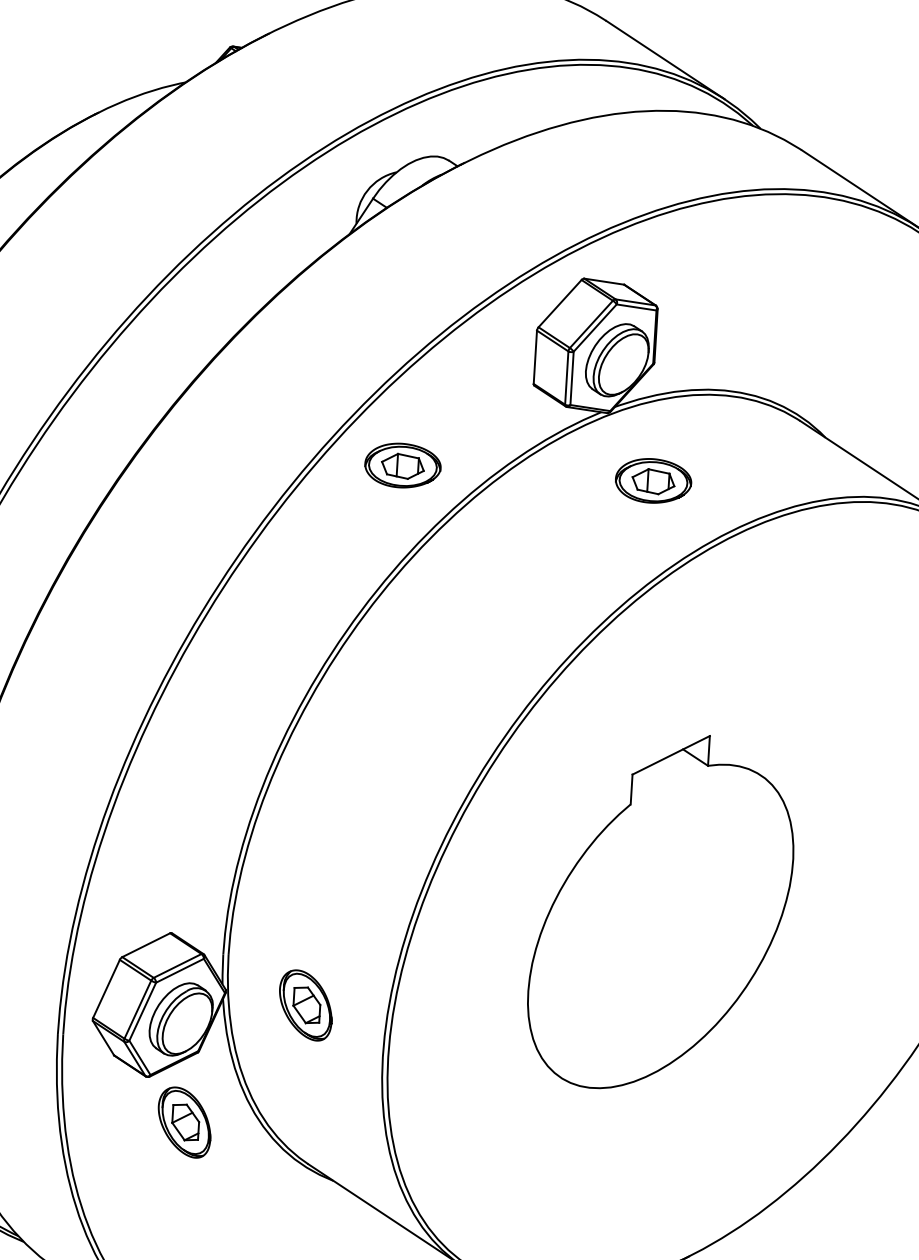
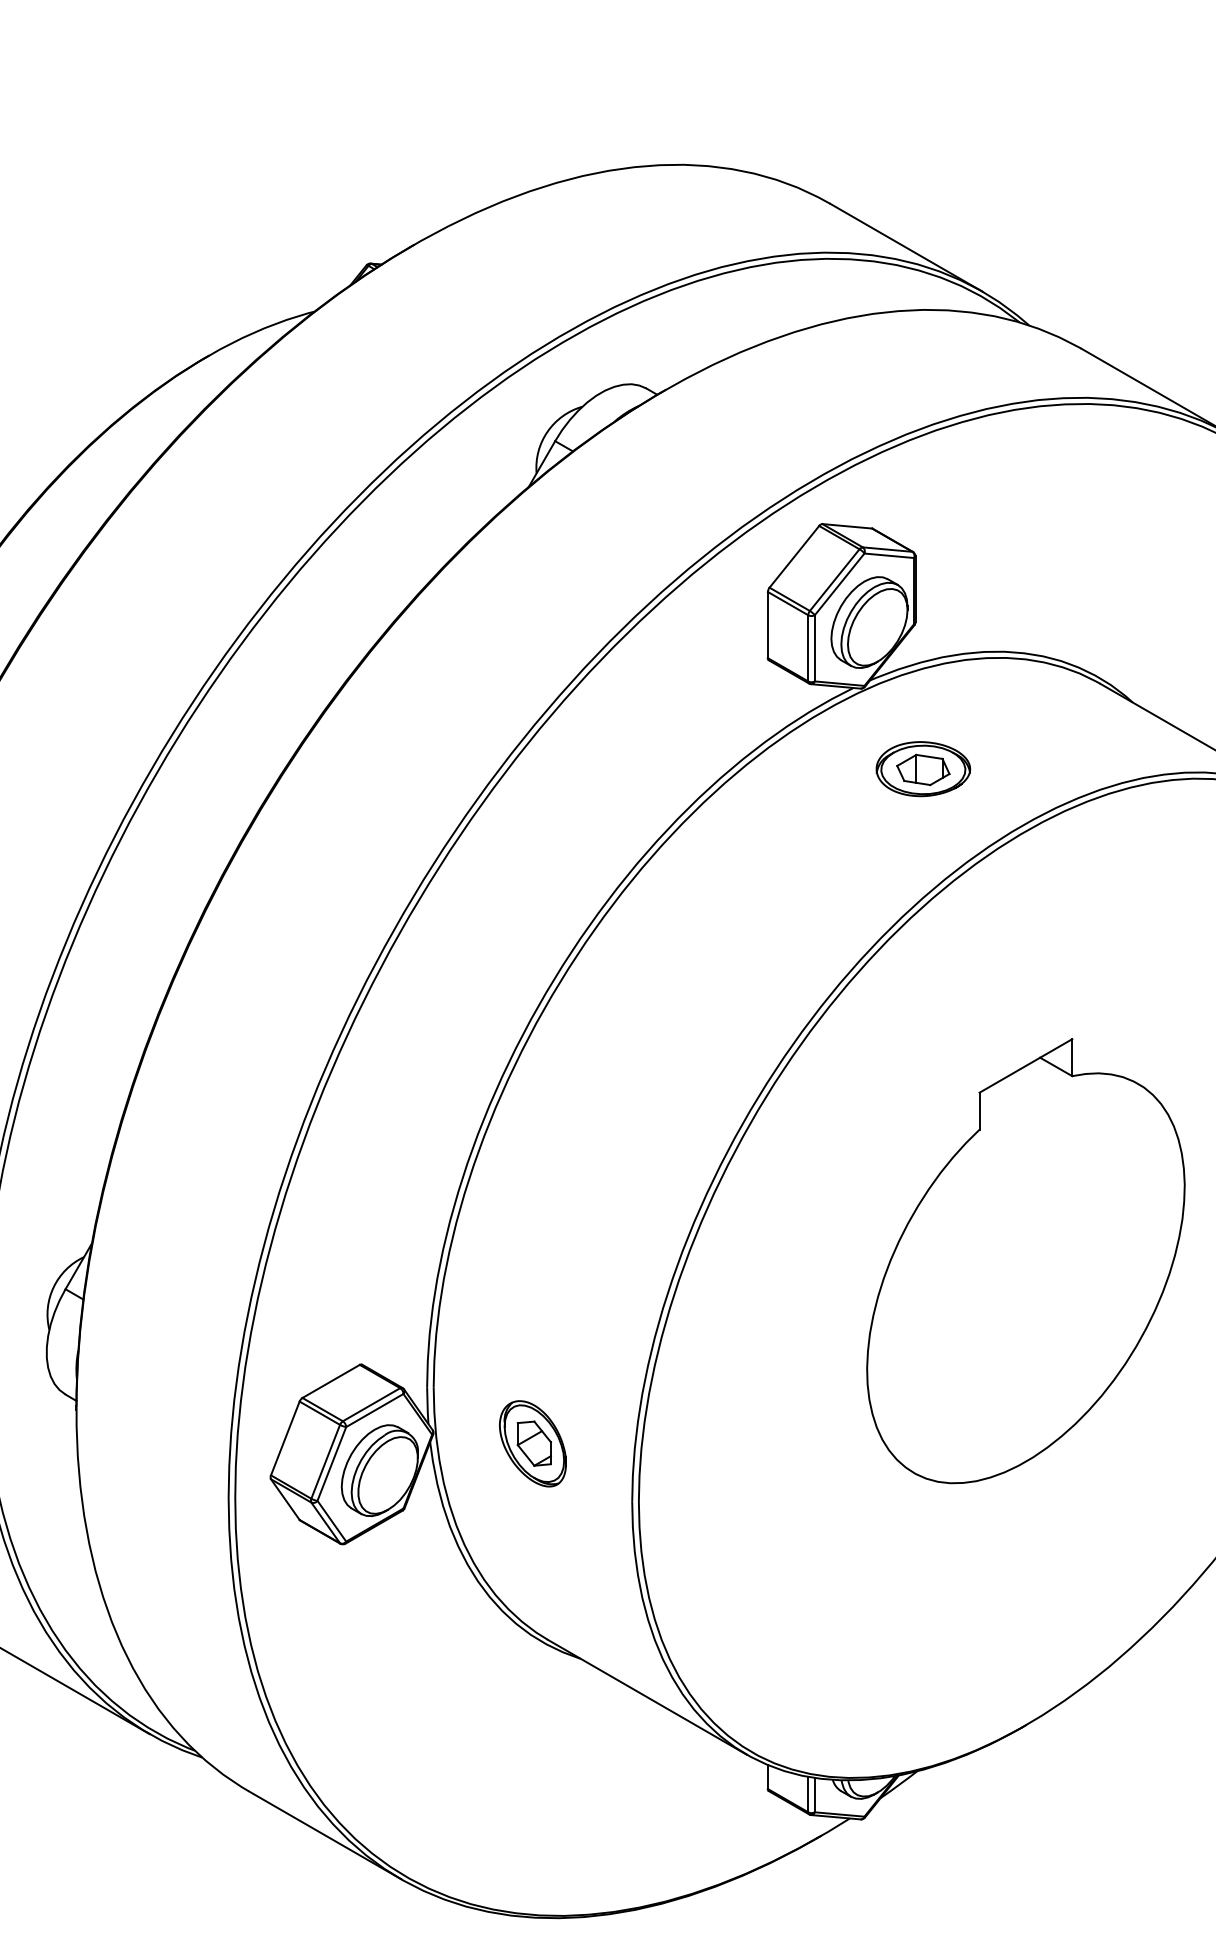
part: (403, 466) -> (612, 769), removed
part: (661, 912) -> (1025, 1261), moved
part: (184, 1122) -> (391, 1597), removed

